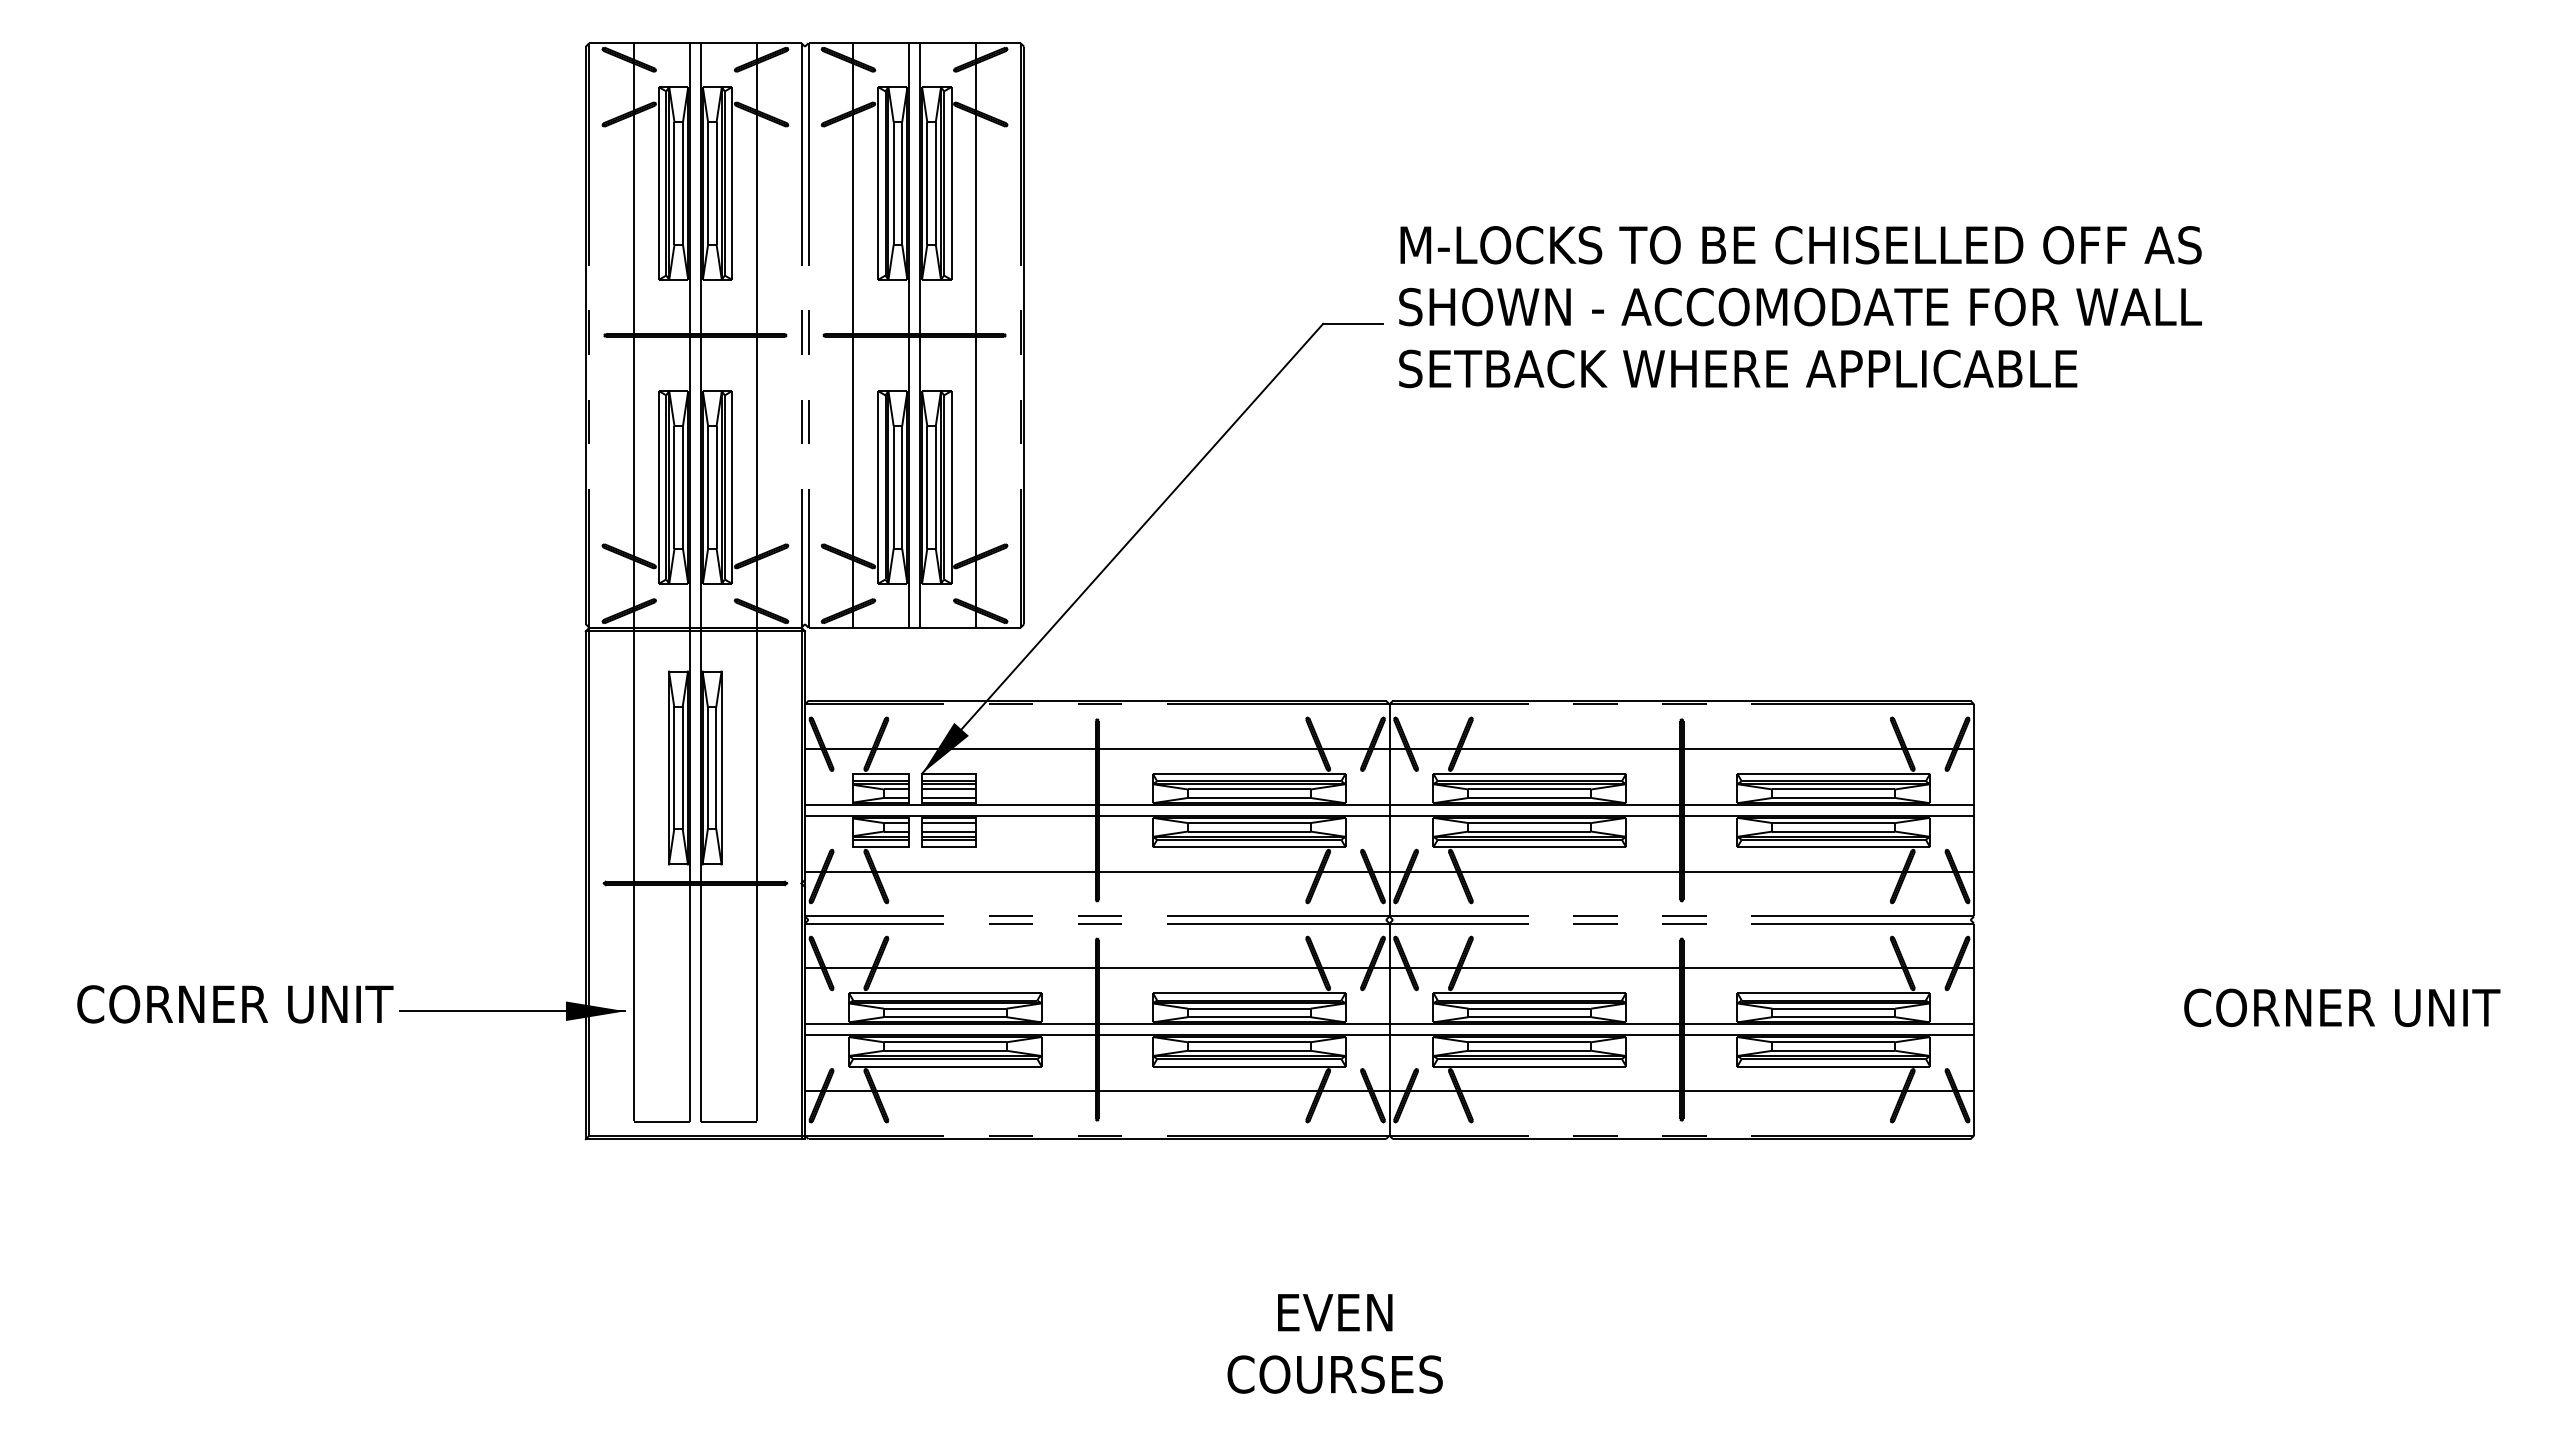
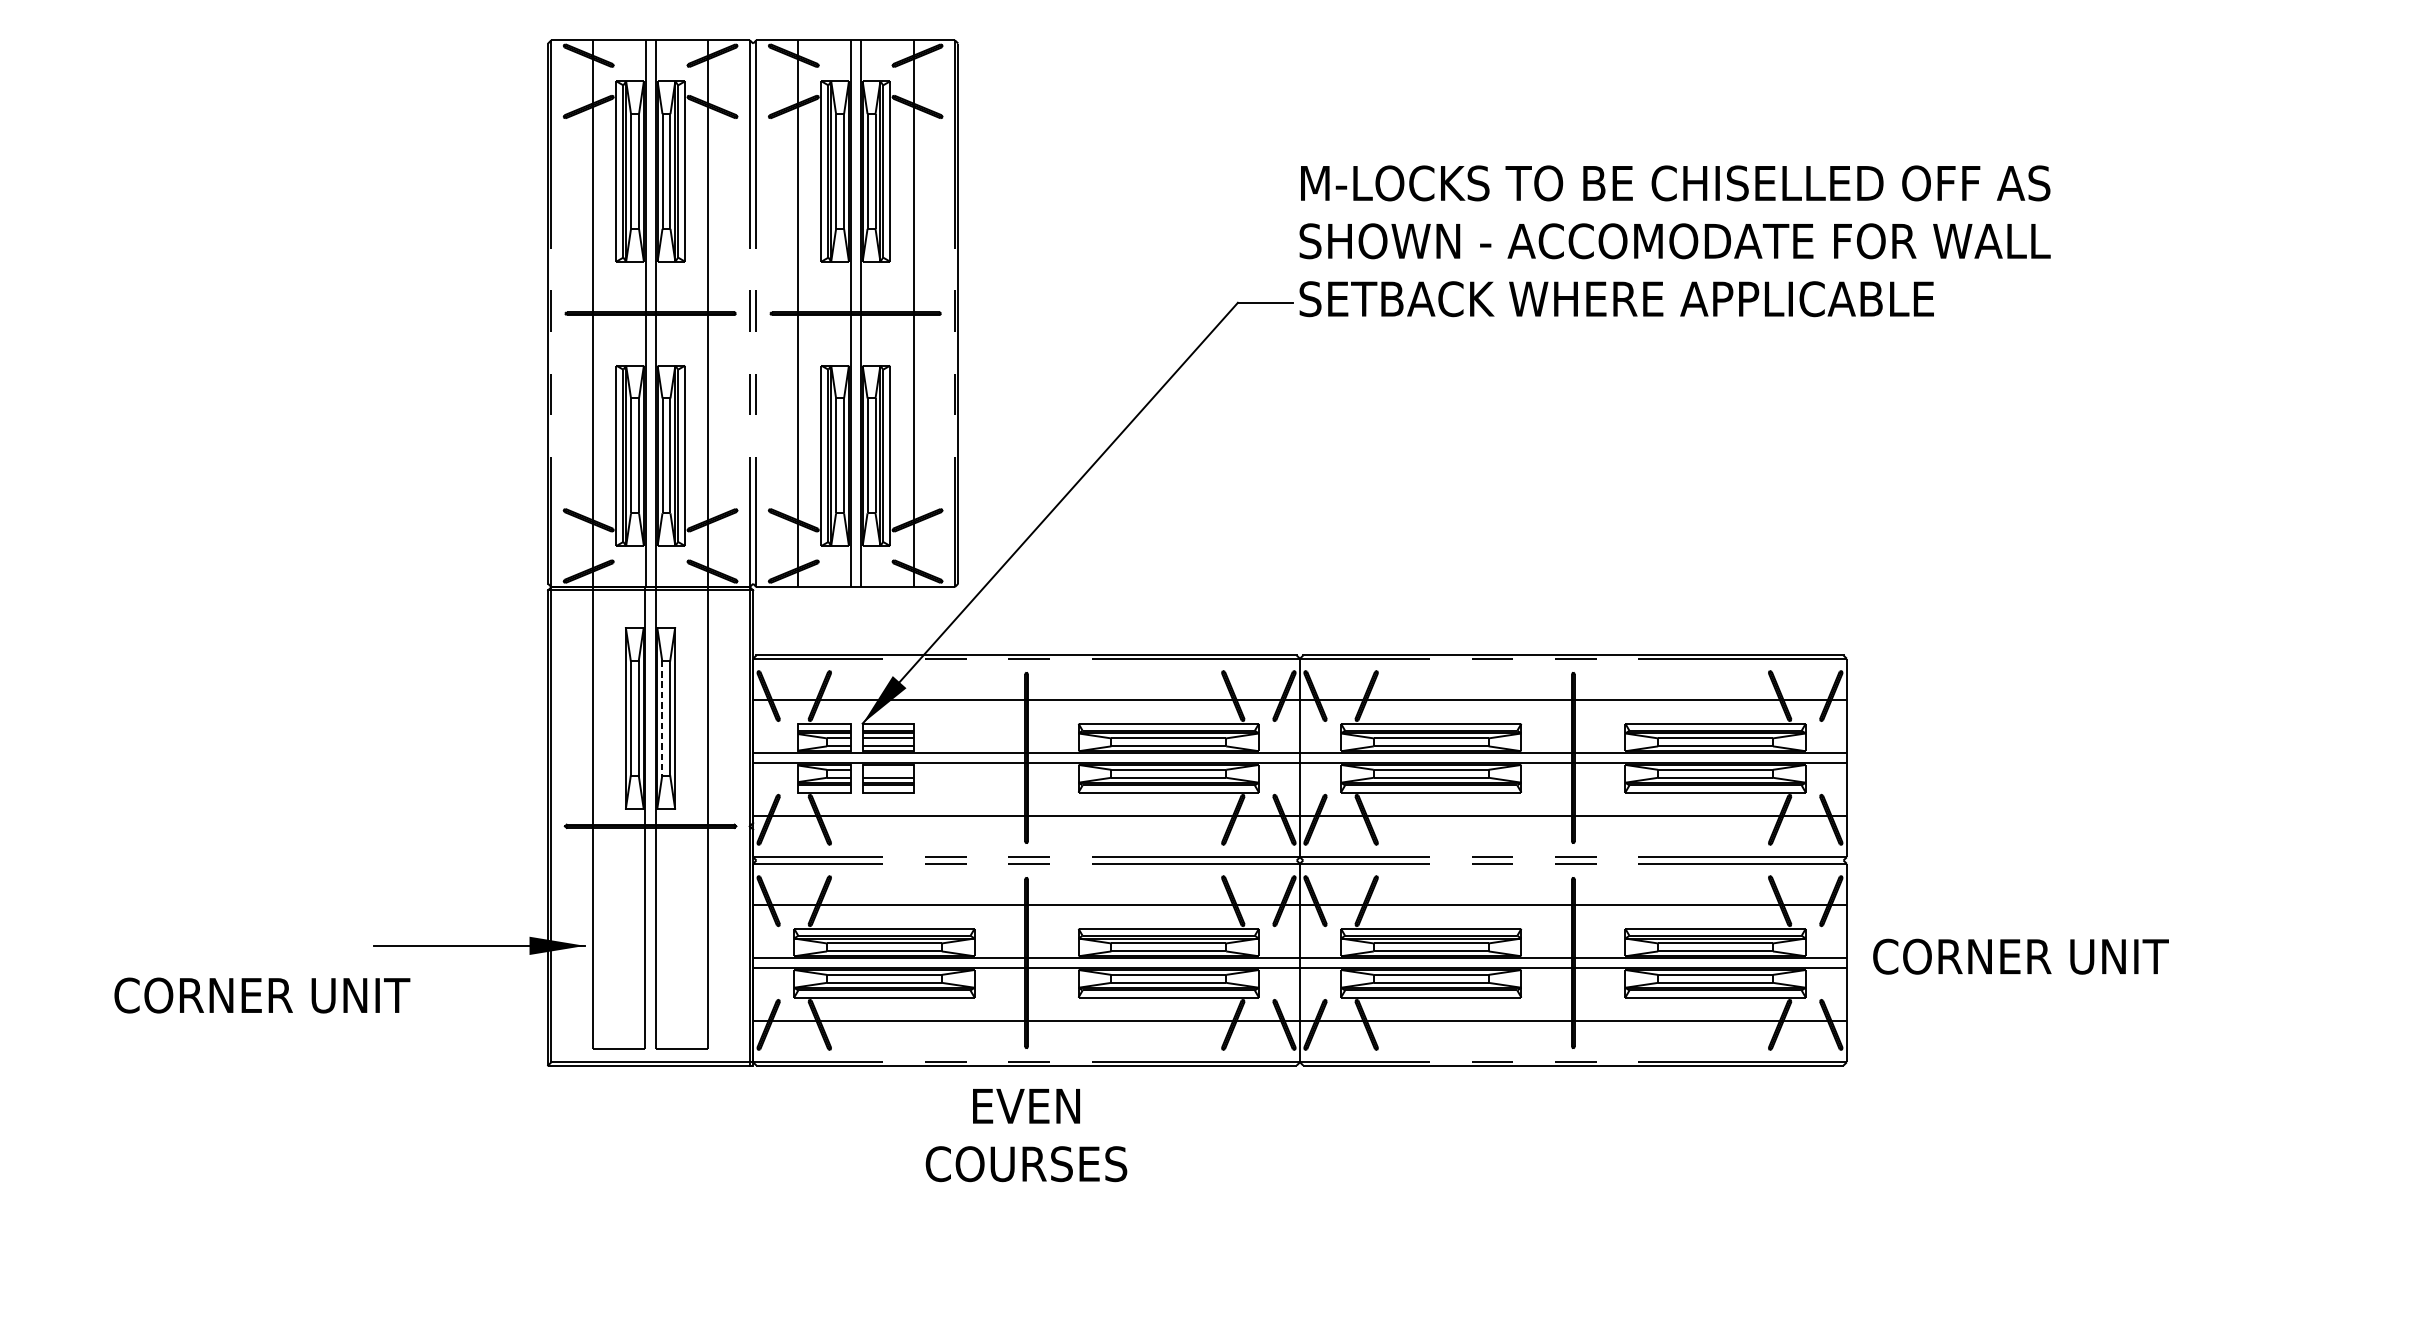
text: (1800, 307) -> (1675, 241), moved
line: (707, 768) -> (661, 718), solid -> dashed
line: (949, 823) -> (888, 770), removed
text: (235, 1004) -> (262, 995), moved
text: (2342, 1007) -> (2021, 956), moved
text: (1334, 1343) -> (1025, 1135), moved

